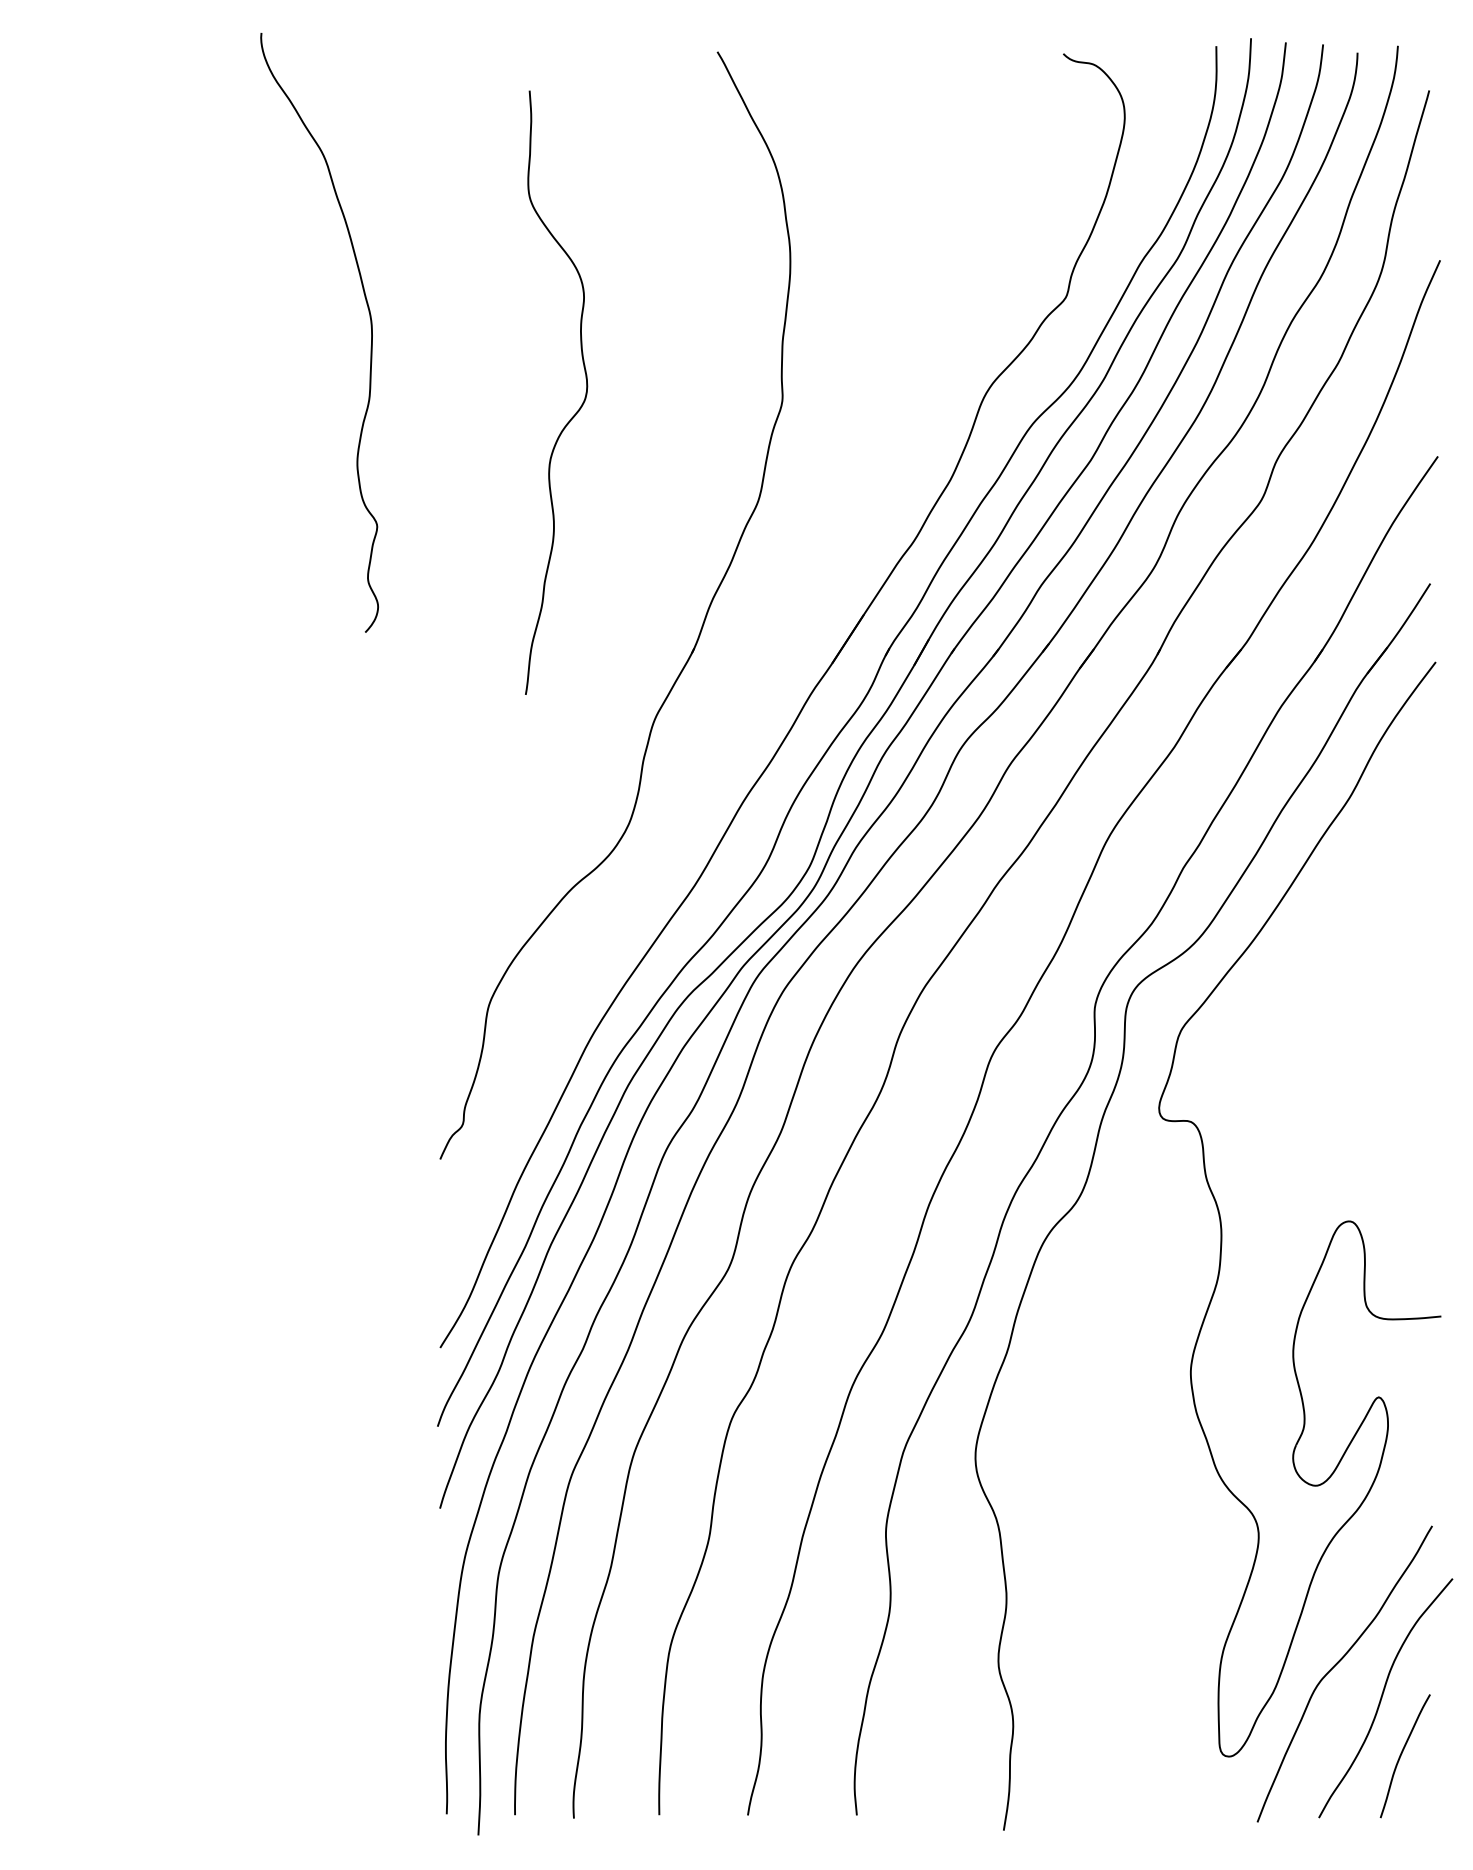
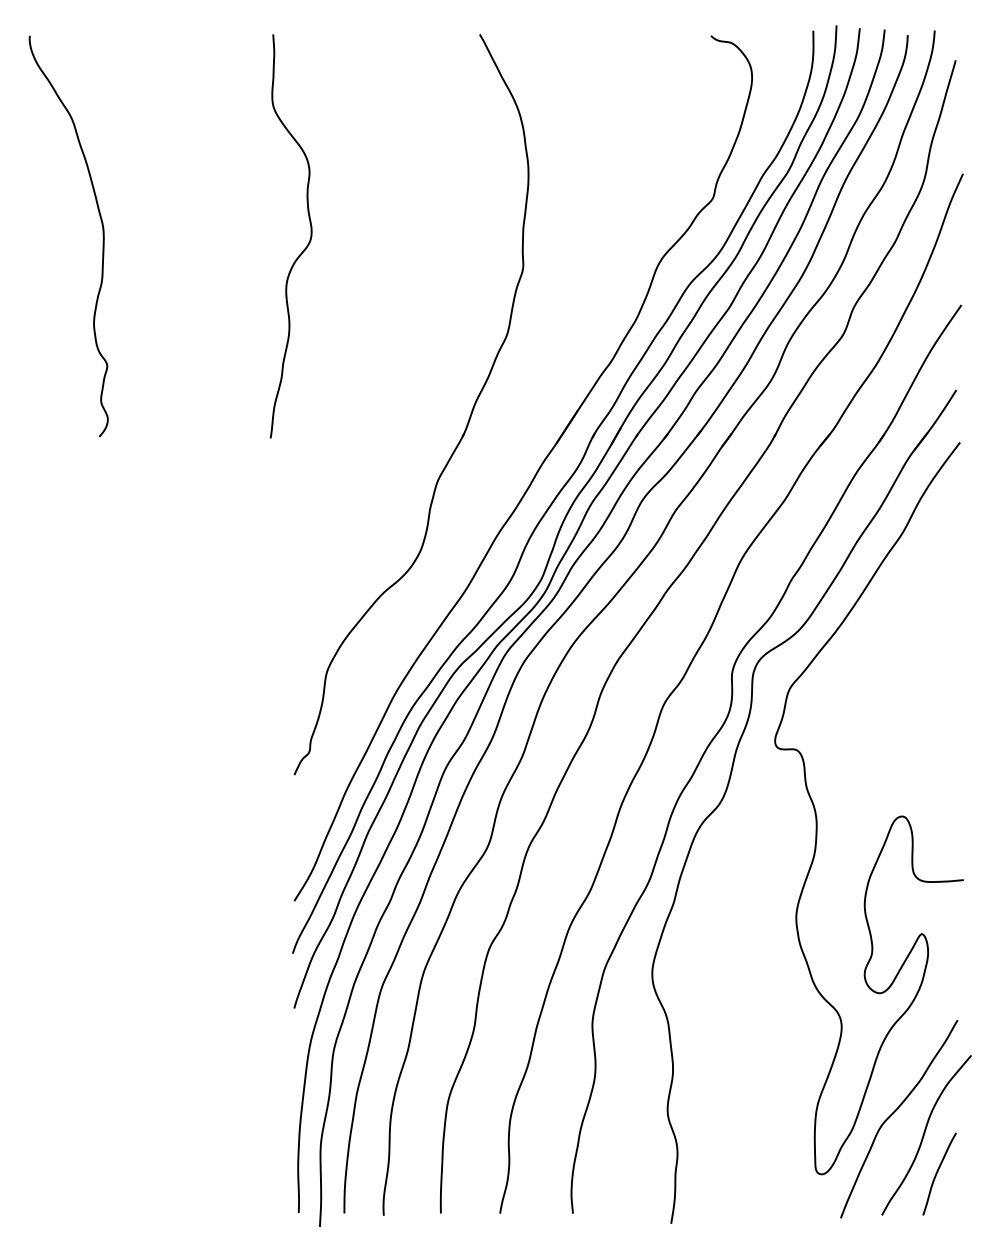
curve: (370, 331) -> (102, 235), moved
curve: (579, 406) -> (306, 245), moved

